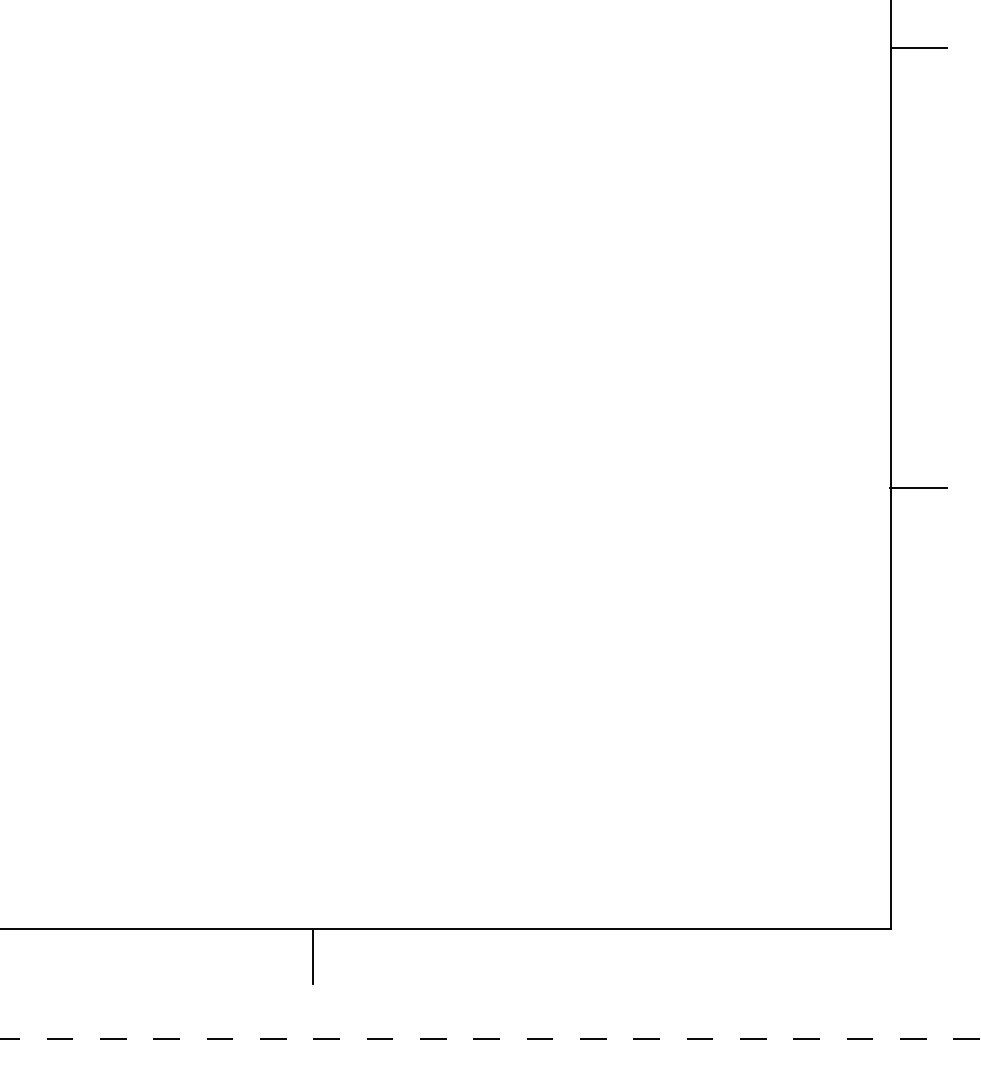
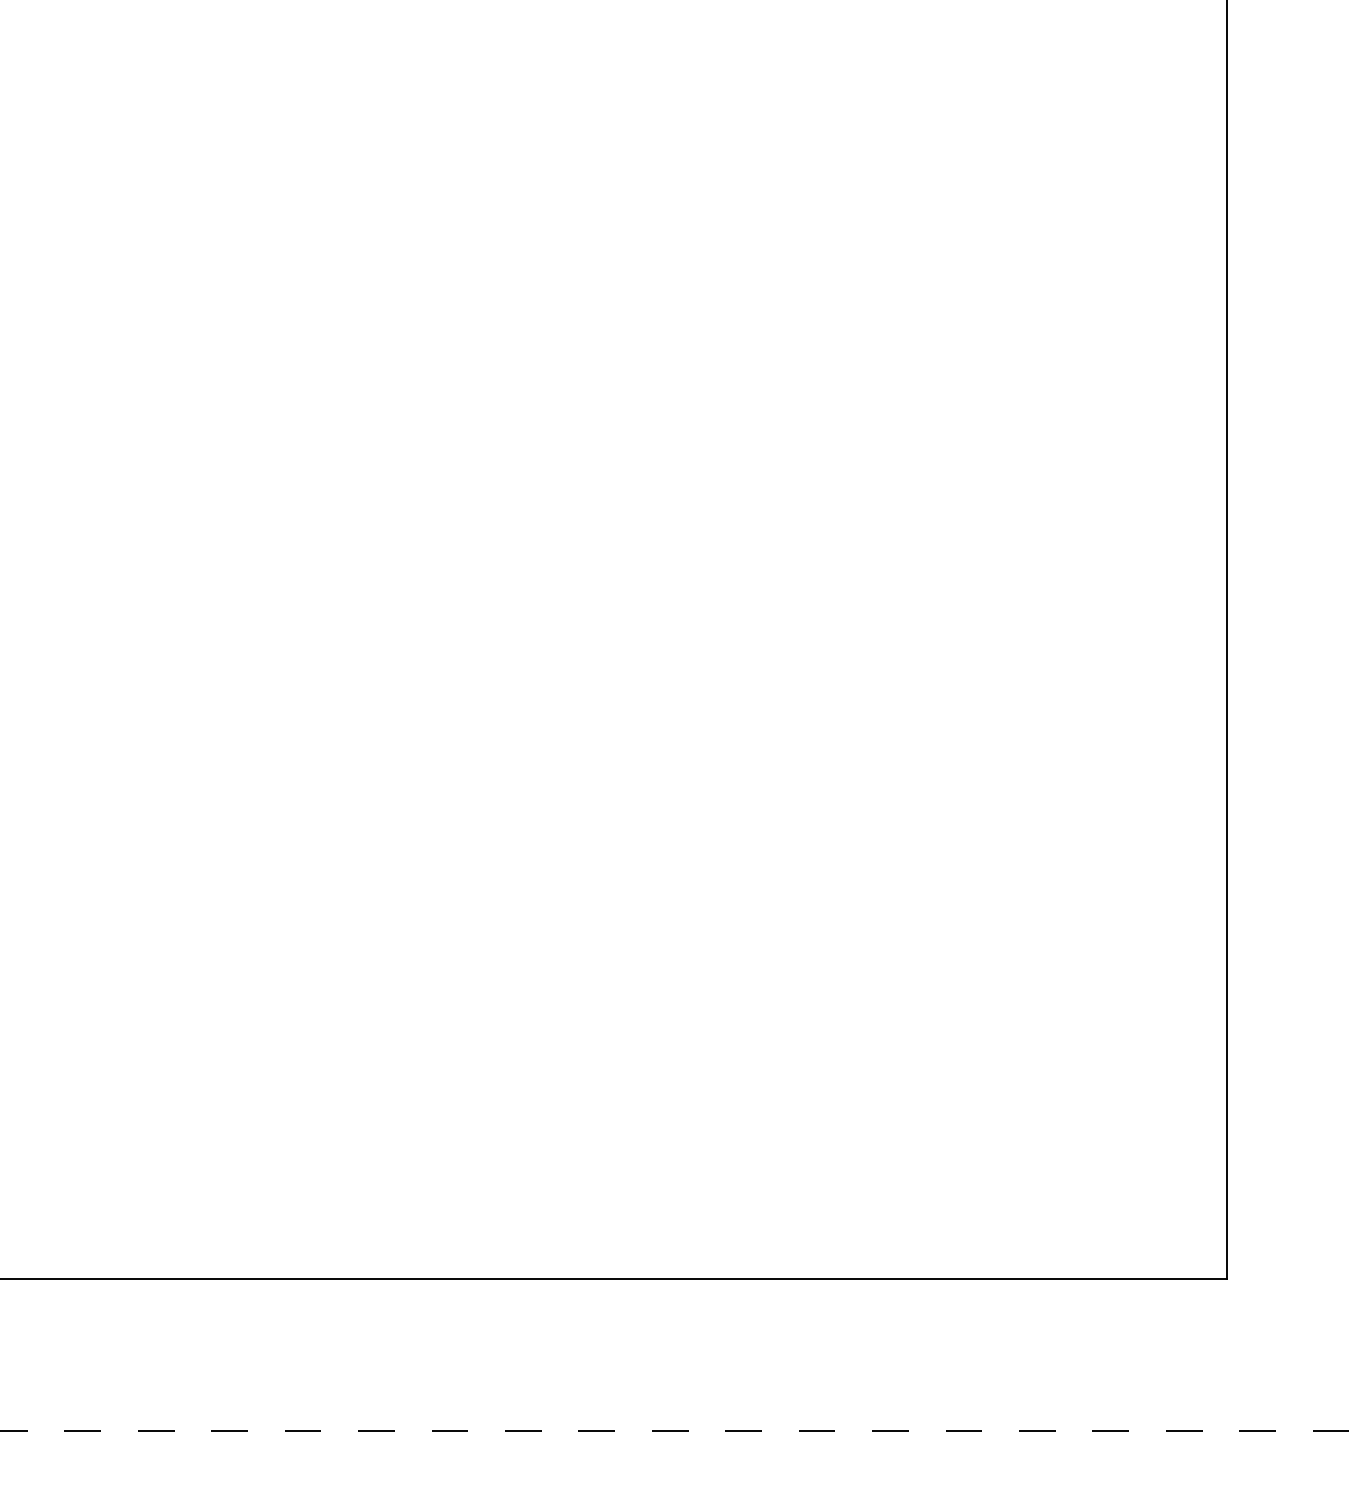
line: (918, 47) -> (1264, 65), removed
line: (918, 488) -> (1264, 672), removed
line: (313, 956) -> (431, 1316), removed

